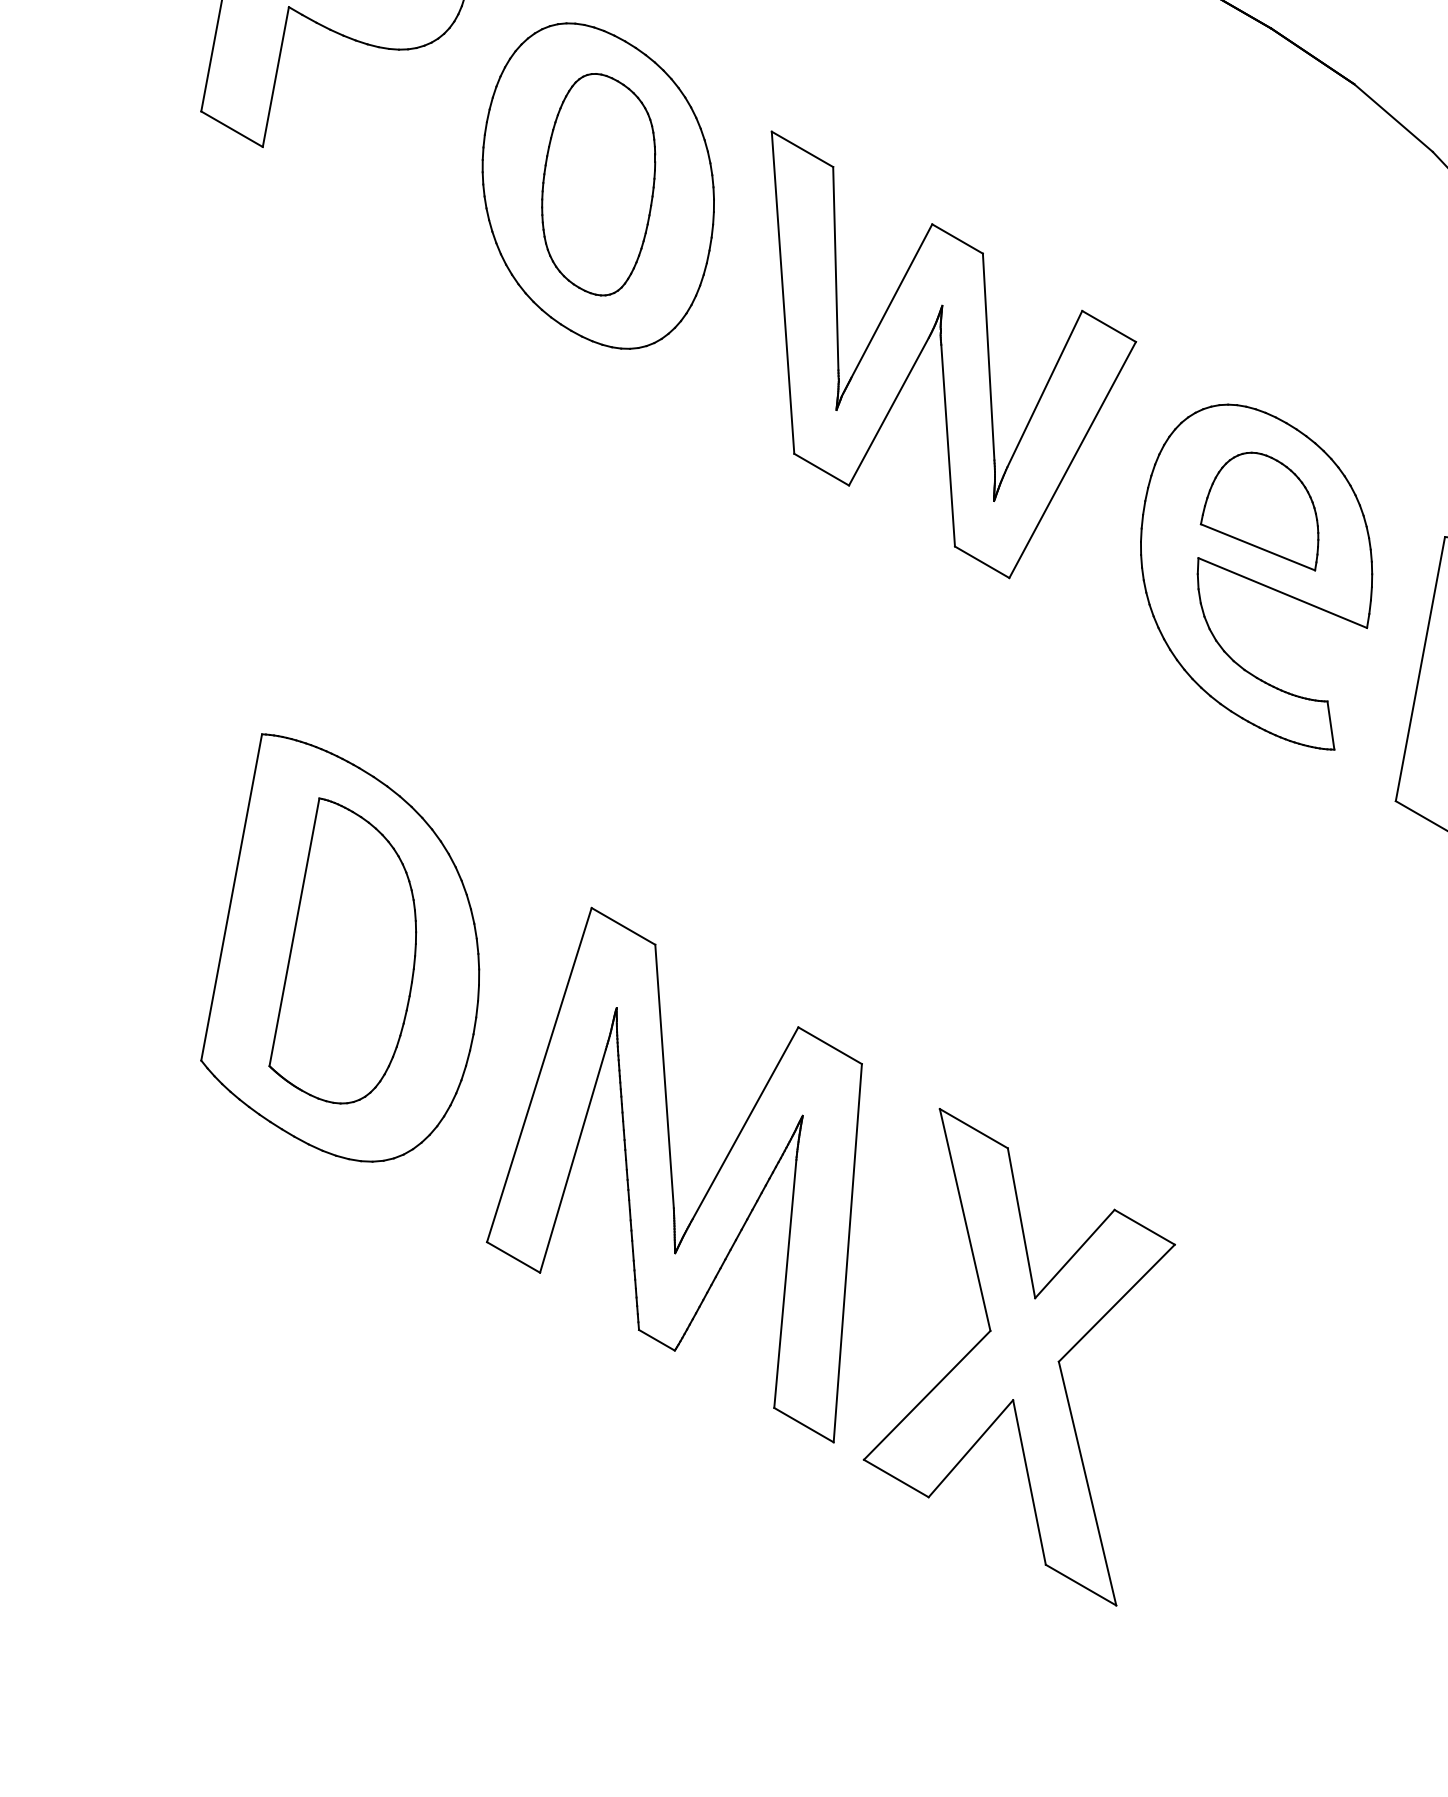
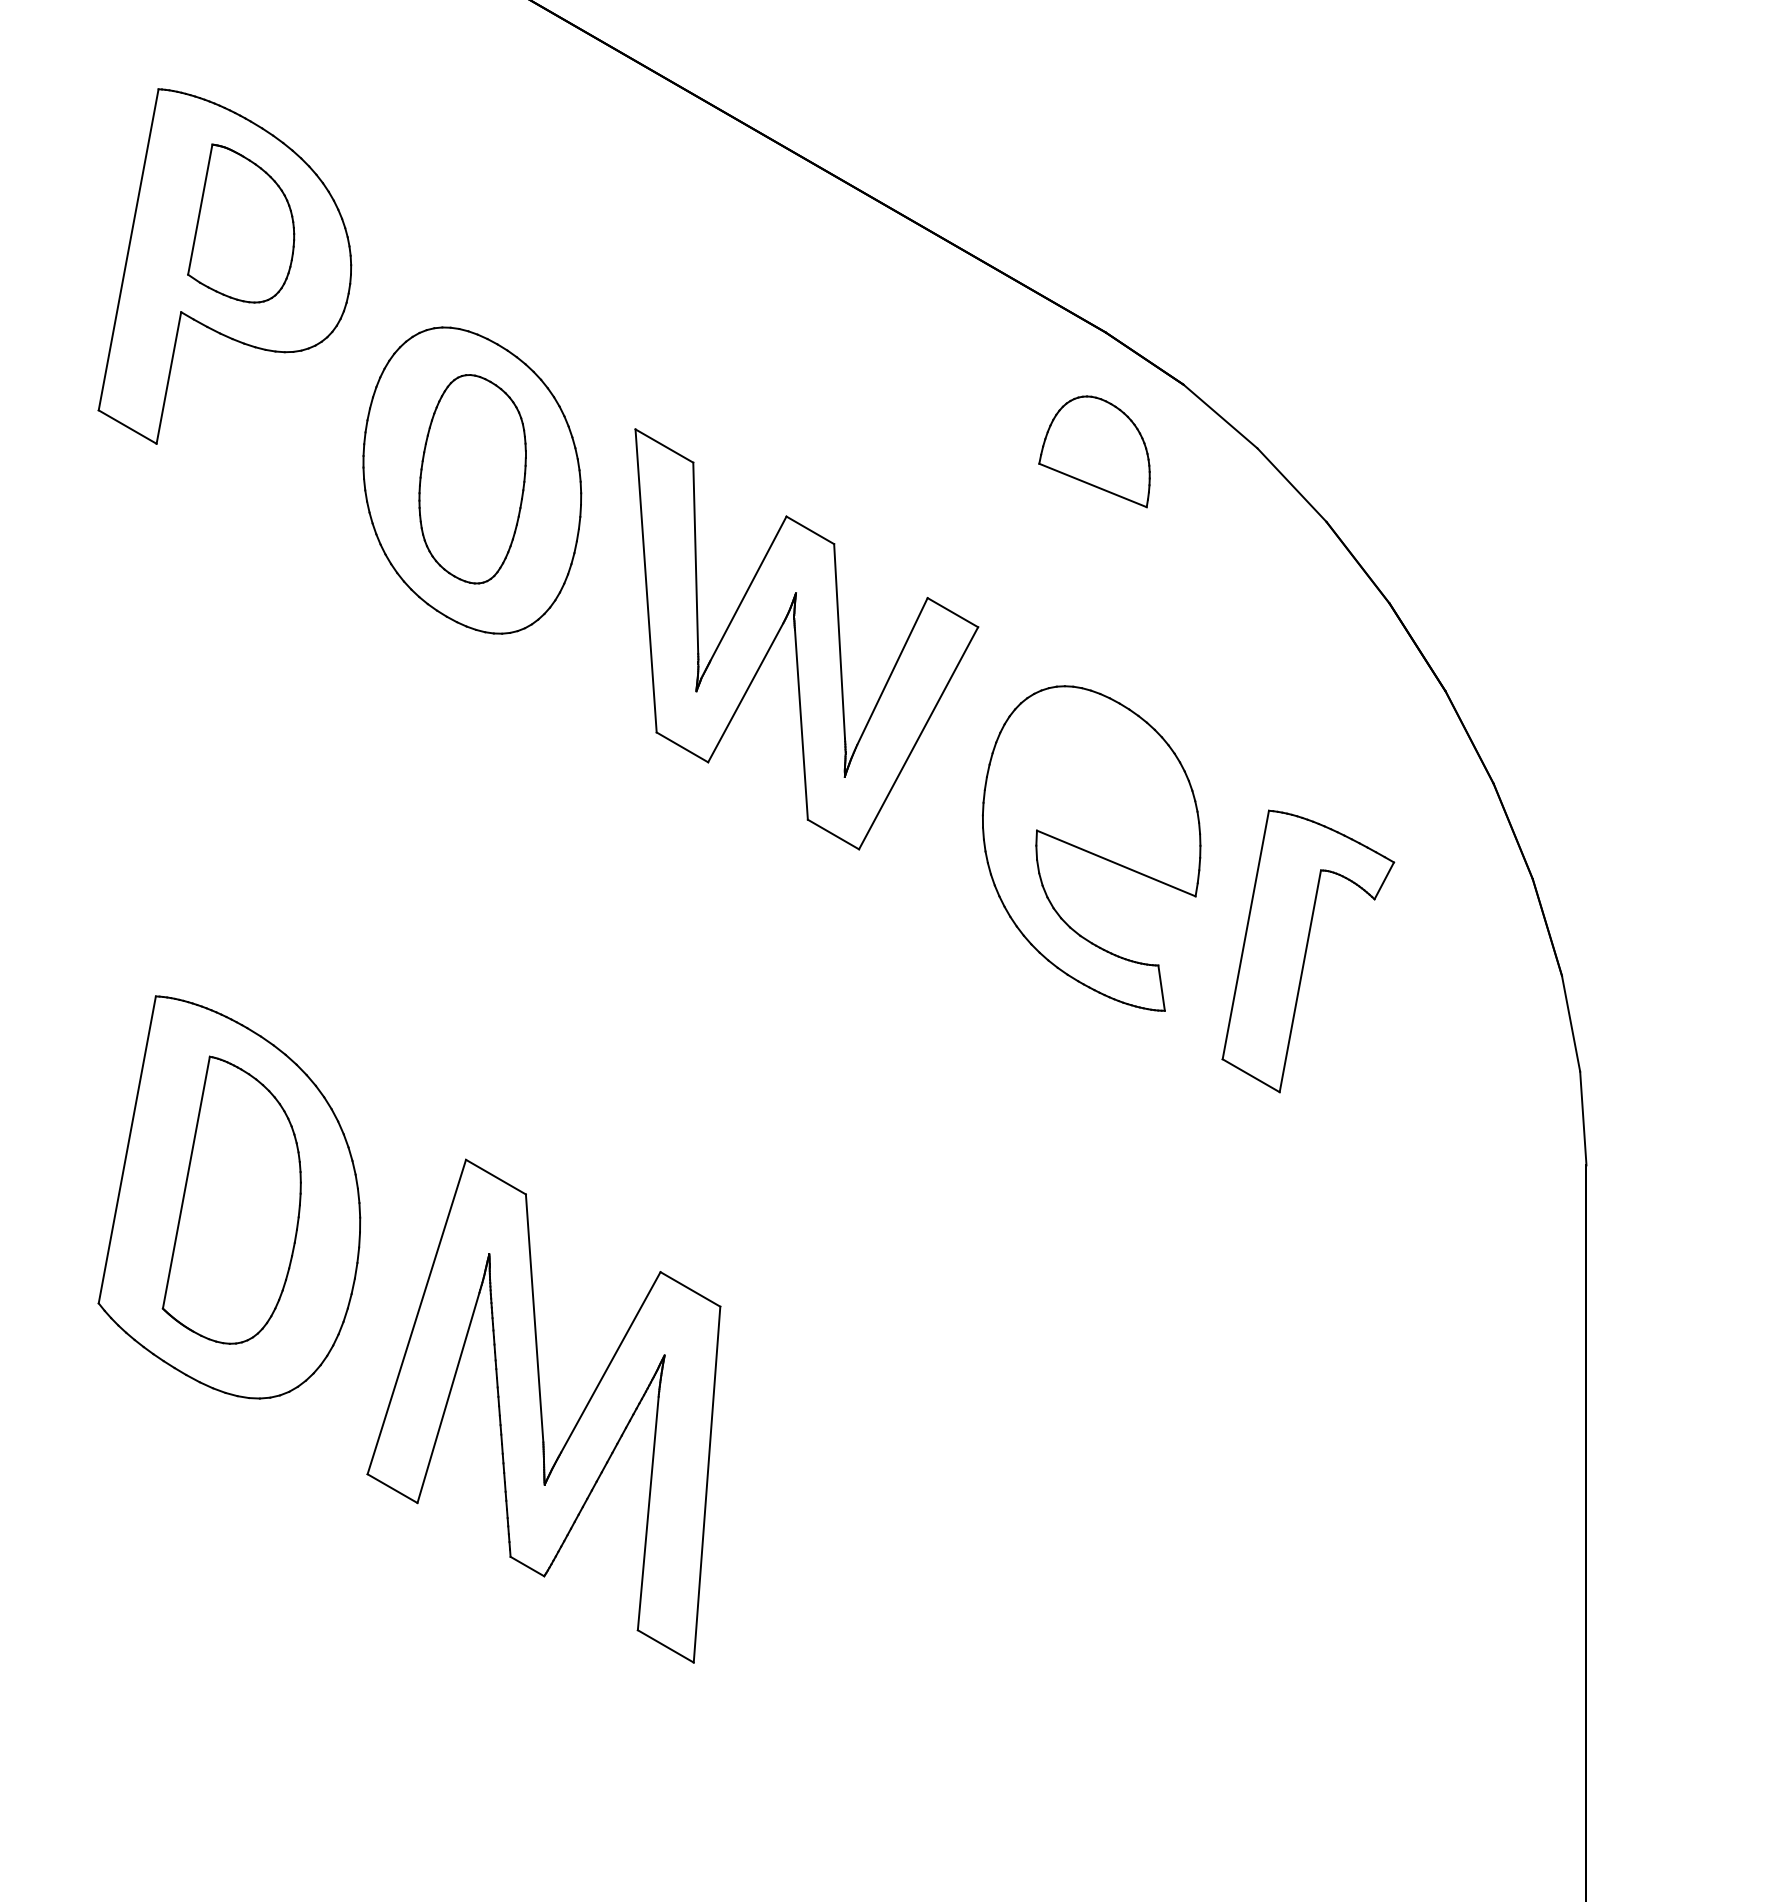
part: (1259, 511) -> (1094, 451), moved
part: (1019, 1357) -> (868, 1582), removed

